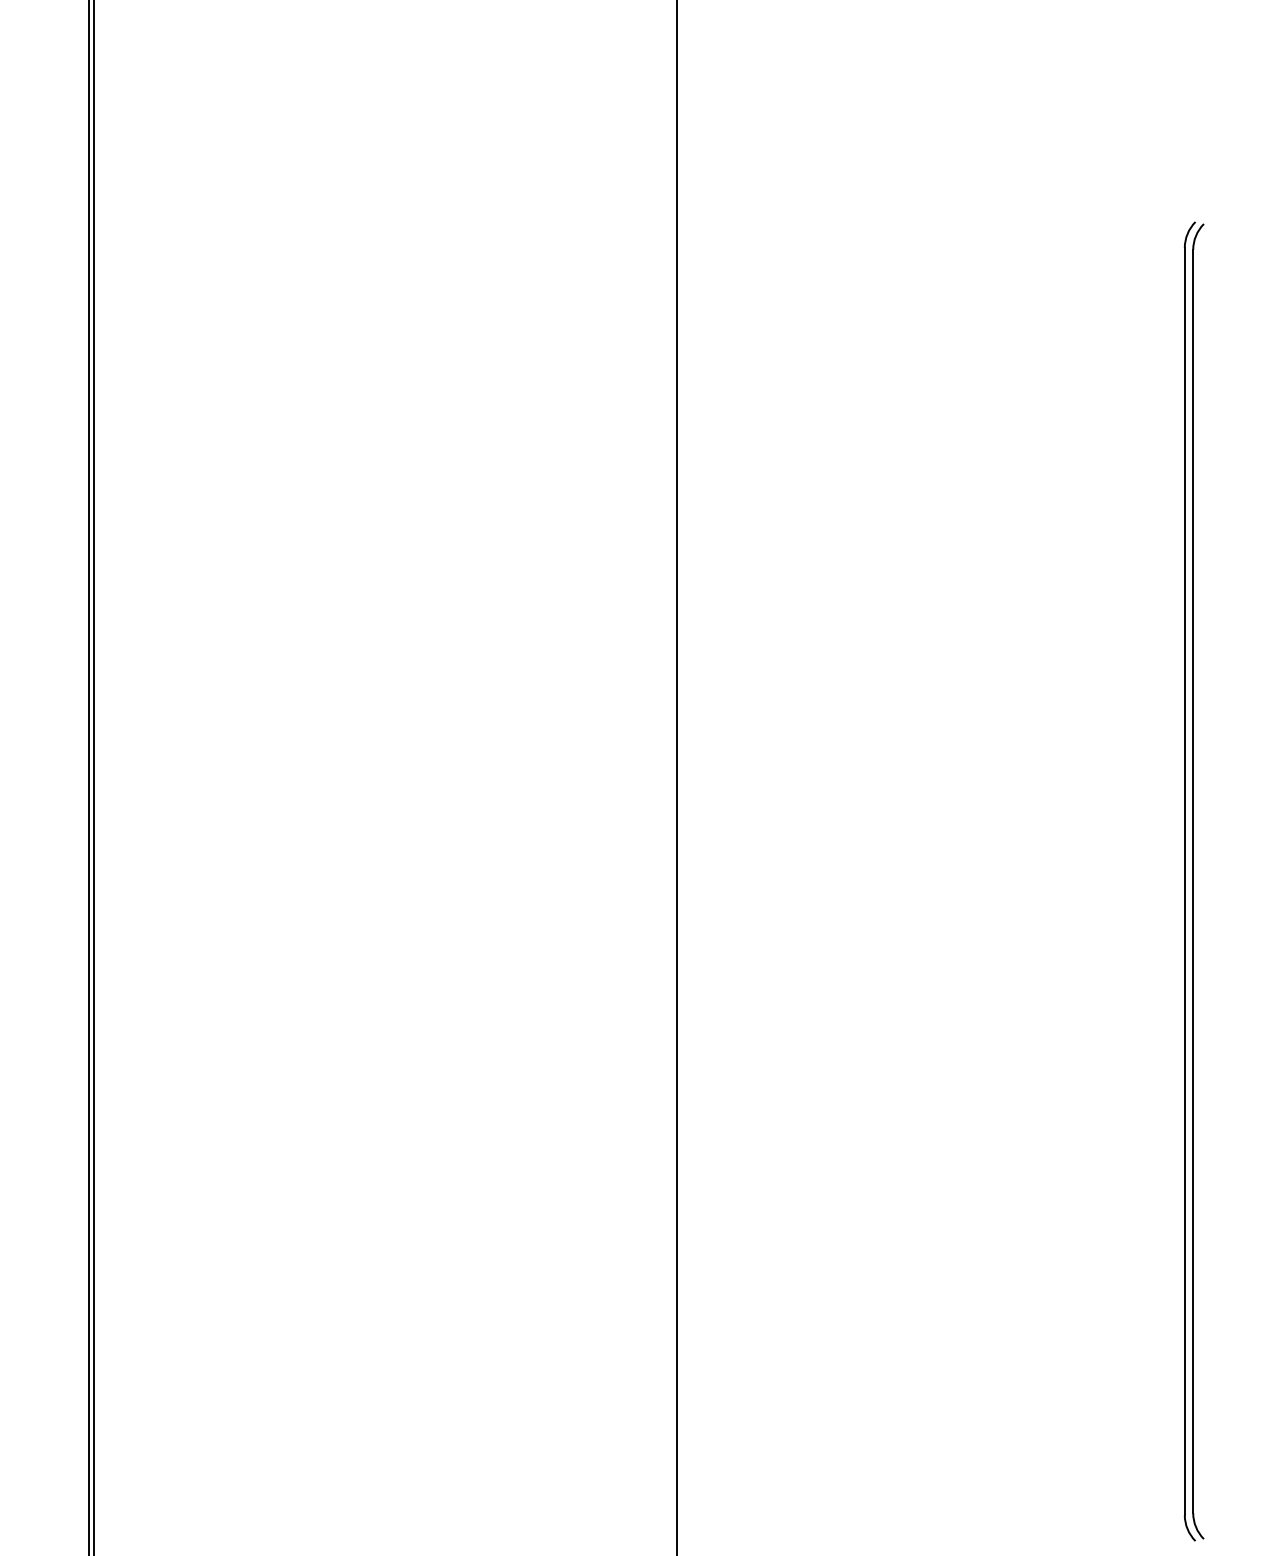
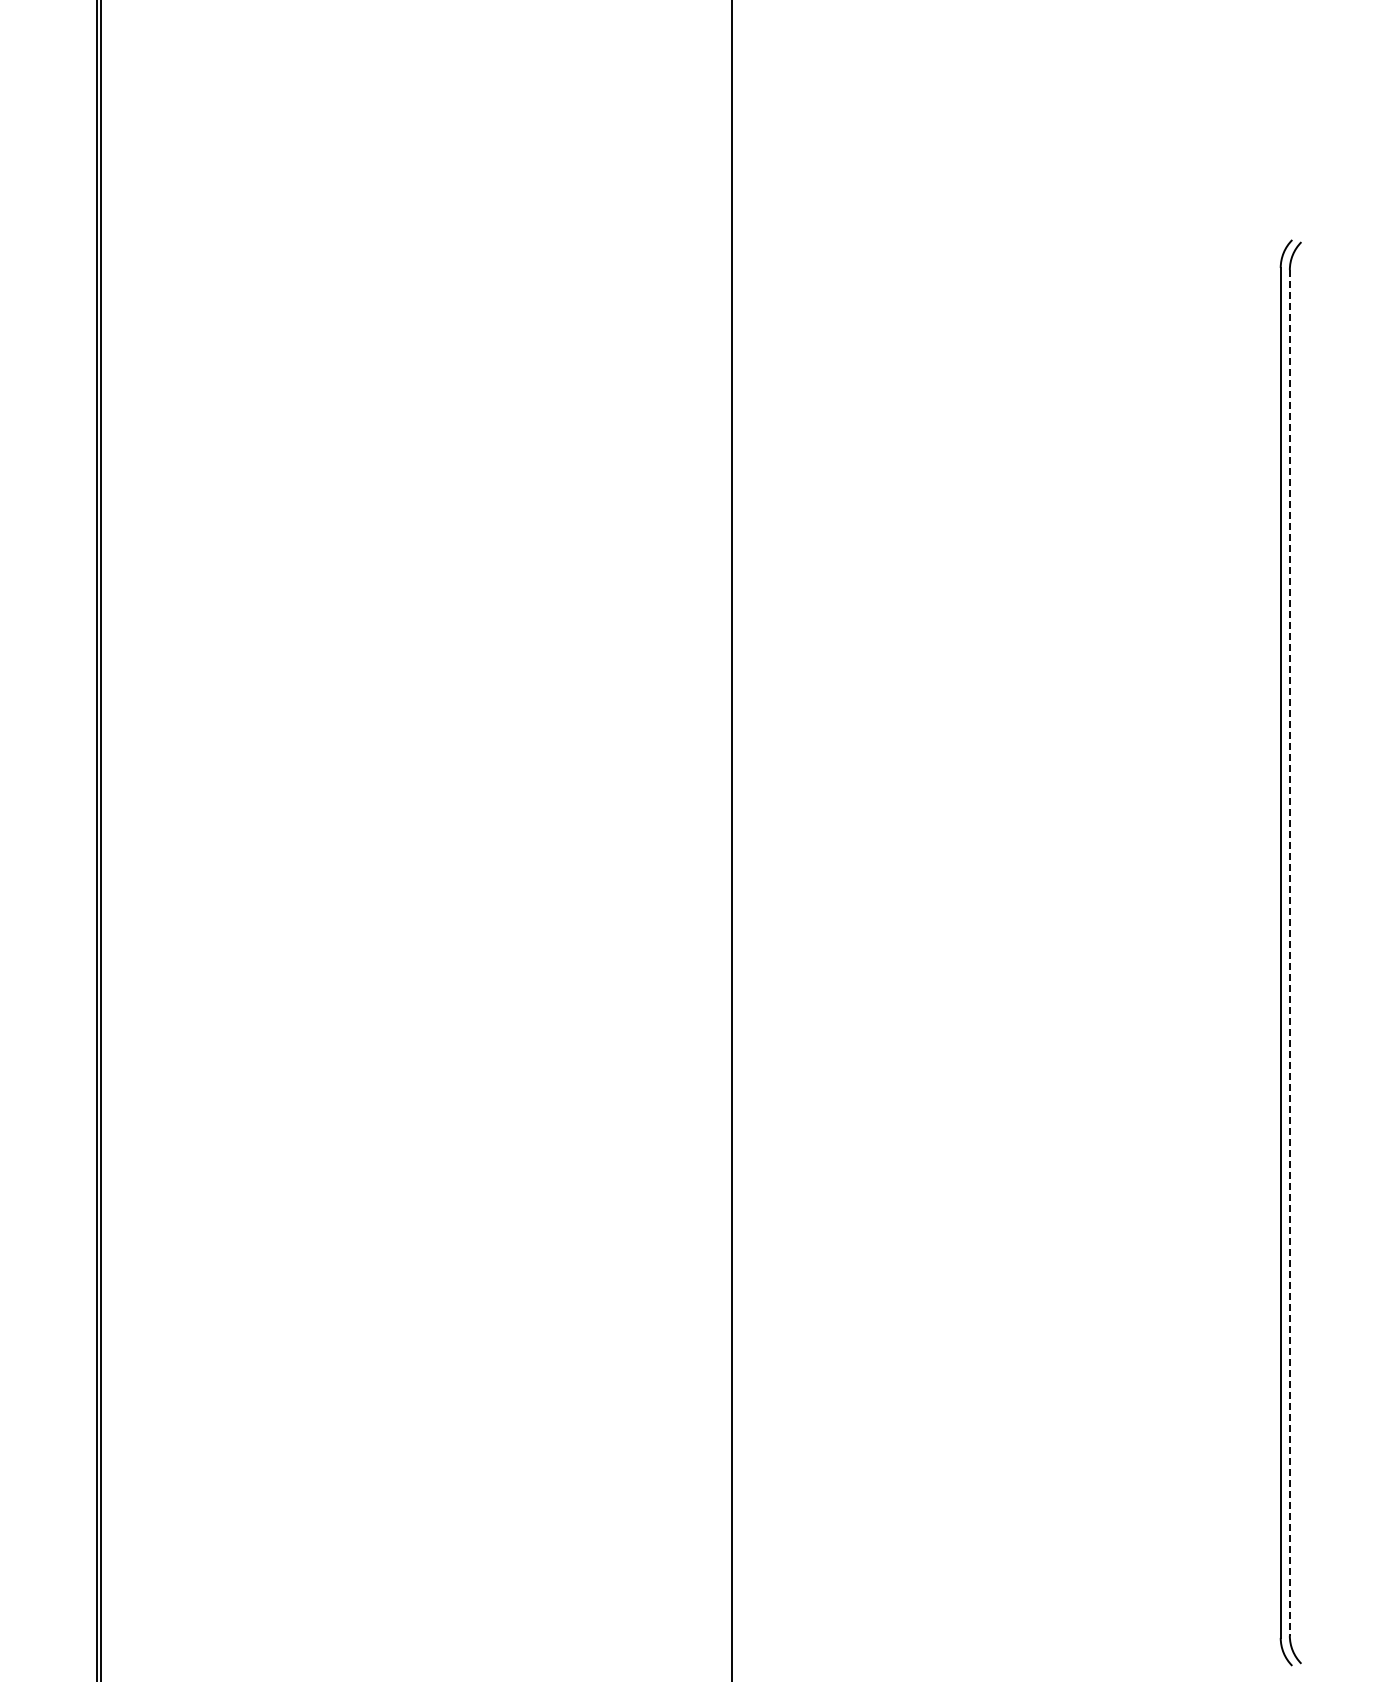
line: (1192, 881) -> (1289, 952), solid -> dashed

